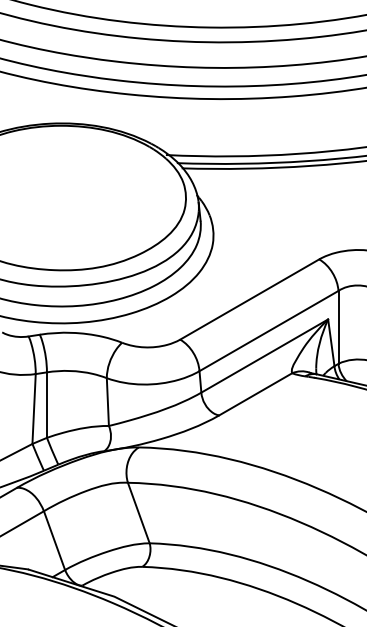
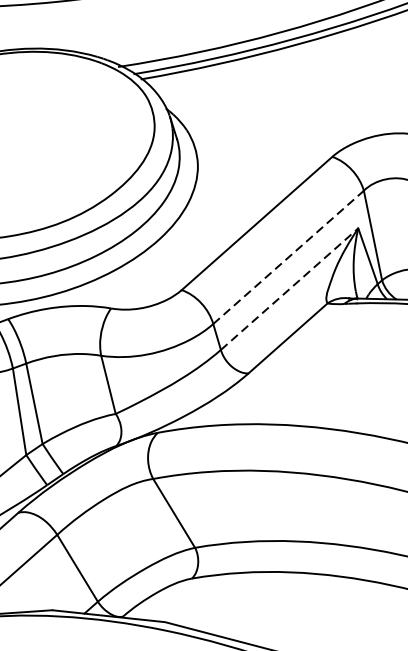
line: (269, 330) -> (289, 256), solid -> dashed
line: (265, 355) -> (290, 288), solid -> dashed

